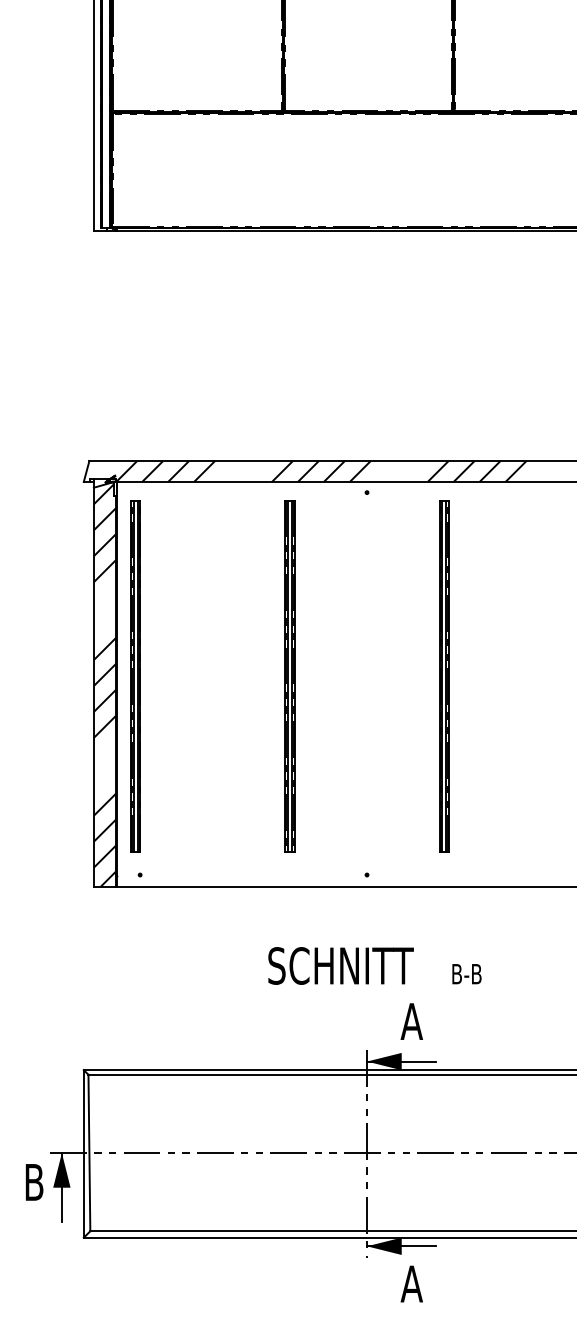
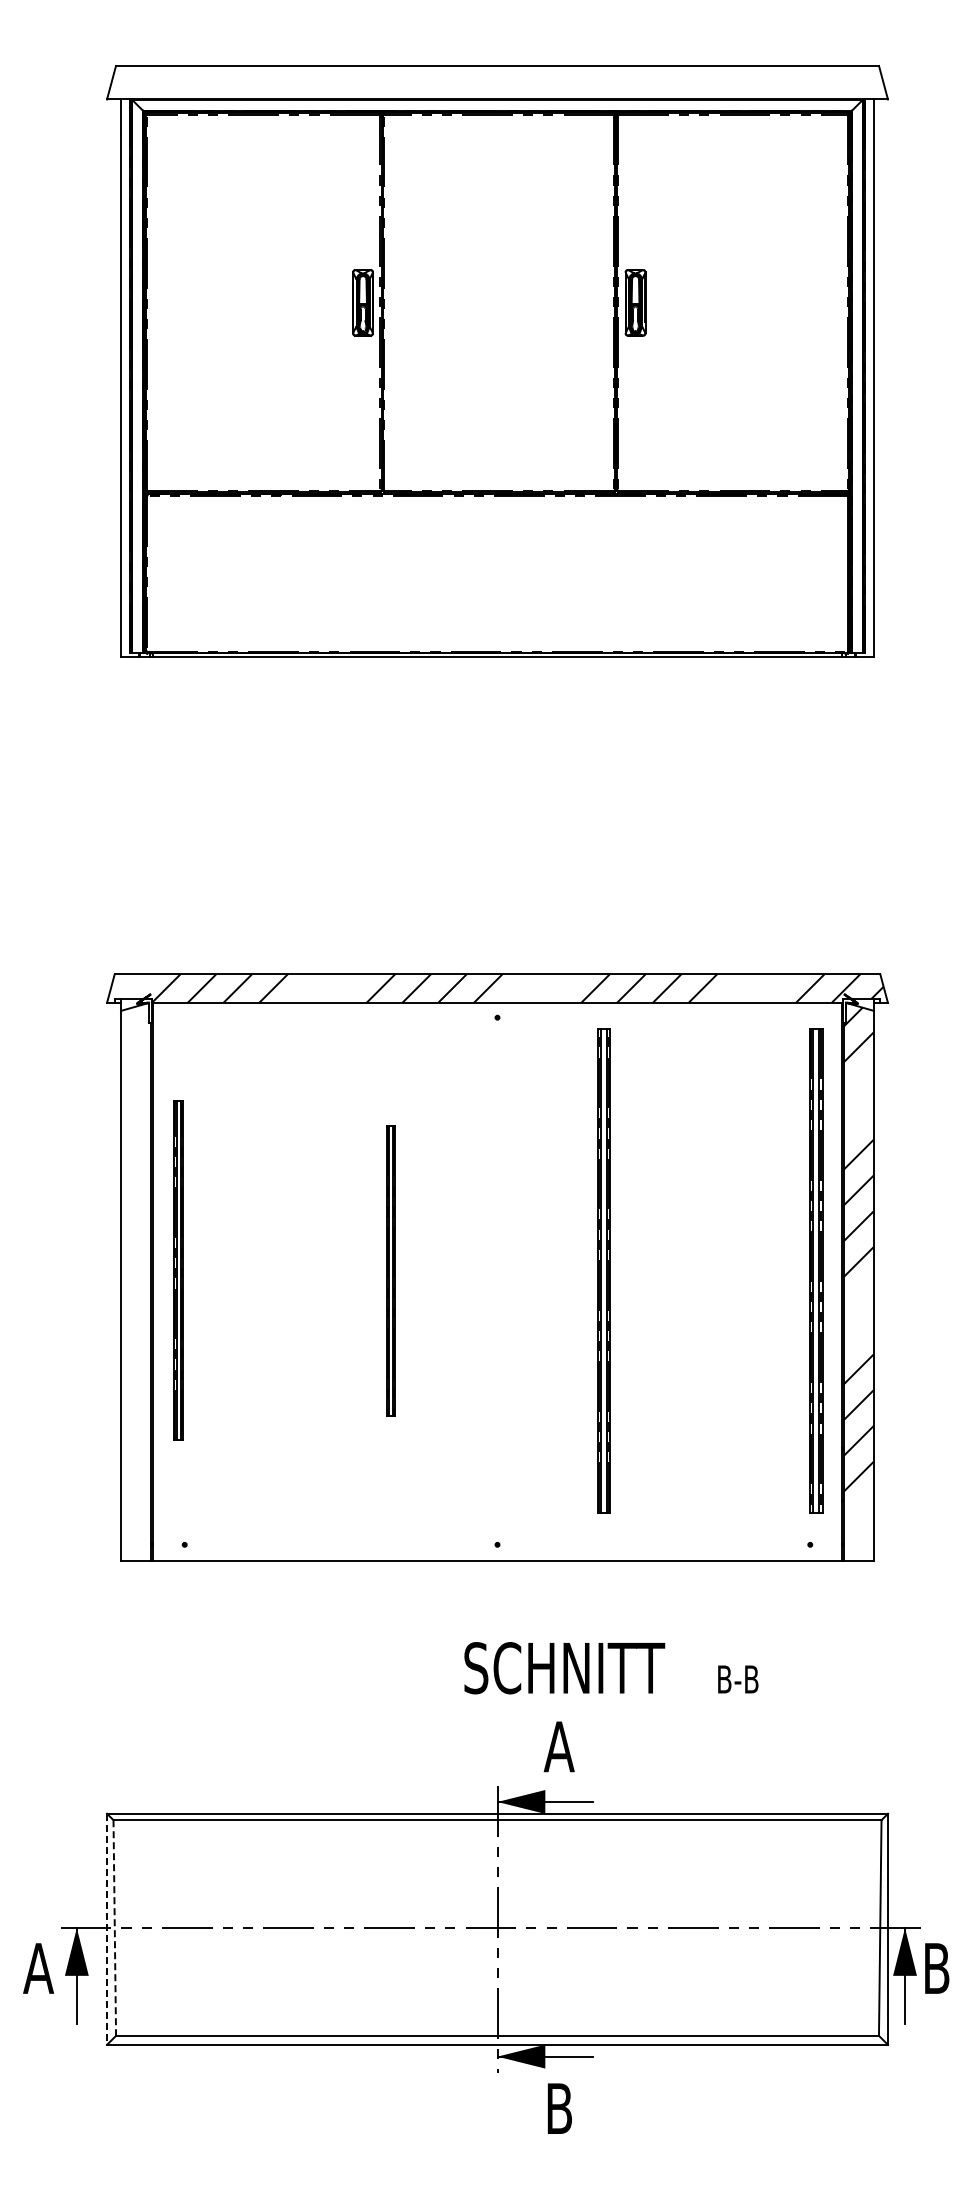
part: (135, 676) -> (178, 1270), size x0.7
part: (290, 676) -> (391, 1270), size x0.6
hatch: (105, 684) -> (136, 1282), removed
text: (375, 966) -> (611, 1668), moved
line: (89, 1153) -> (114, 1928), solid -> dashed
line: (84, 1154) -> (107, 1929), solid -> dashed
text: (34, 1182) -> (38, 1968), B -> A
text: (411, 1283) -> (558, 2108), A -> B

